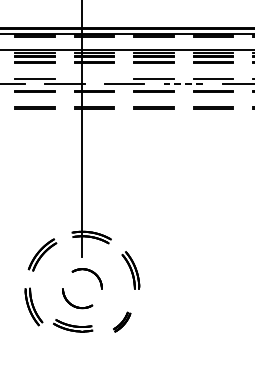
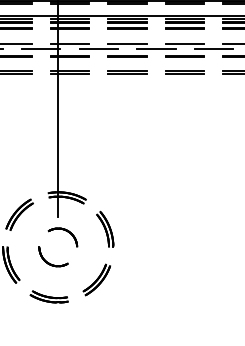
line: (94, 79) -> (69, 44), added
line: (183, 83) -> (156, 48), dashed -> solid
part: (121, 321) -> (96, 279), size x1.67
part: (73, 325) -> (49, 296), moved

